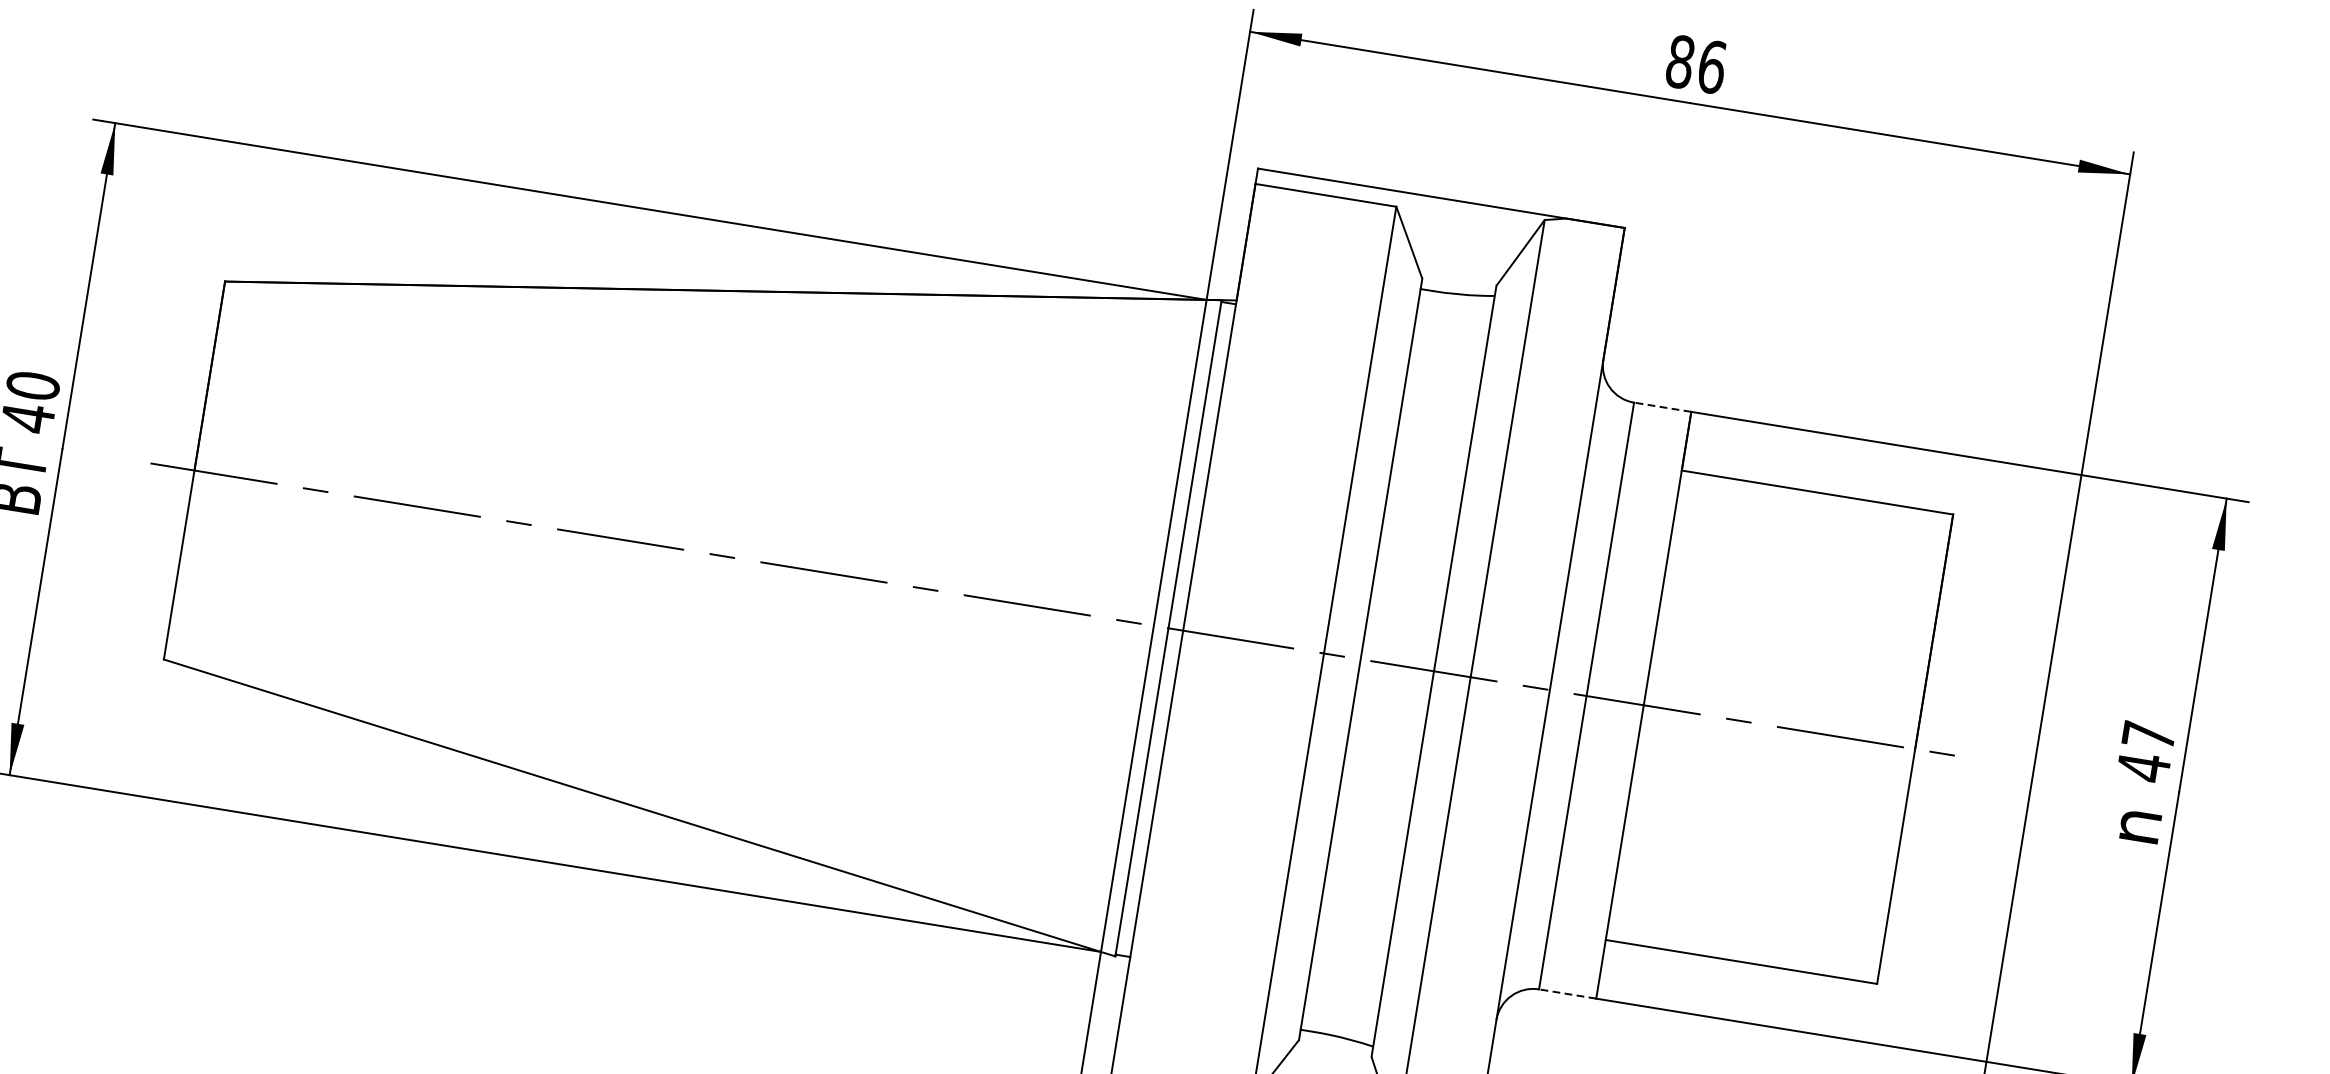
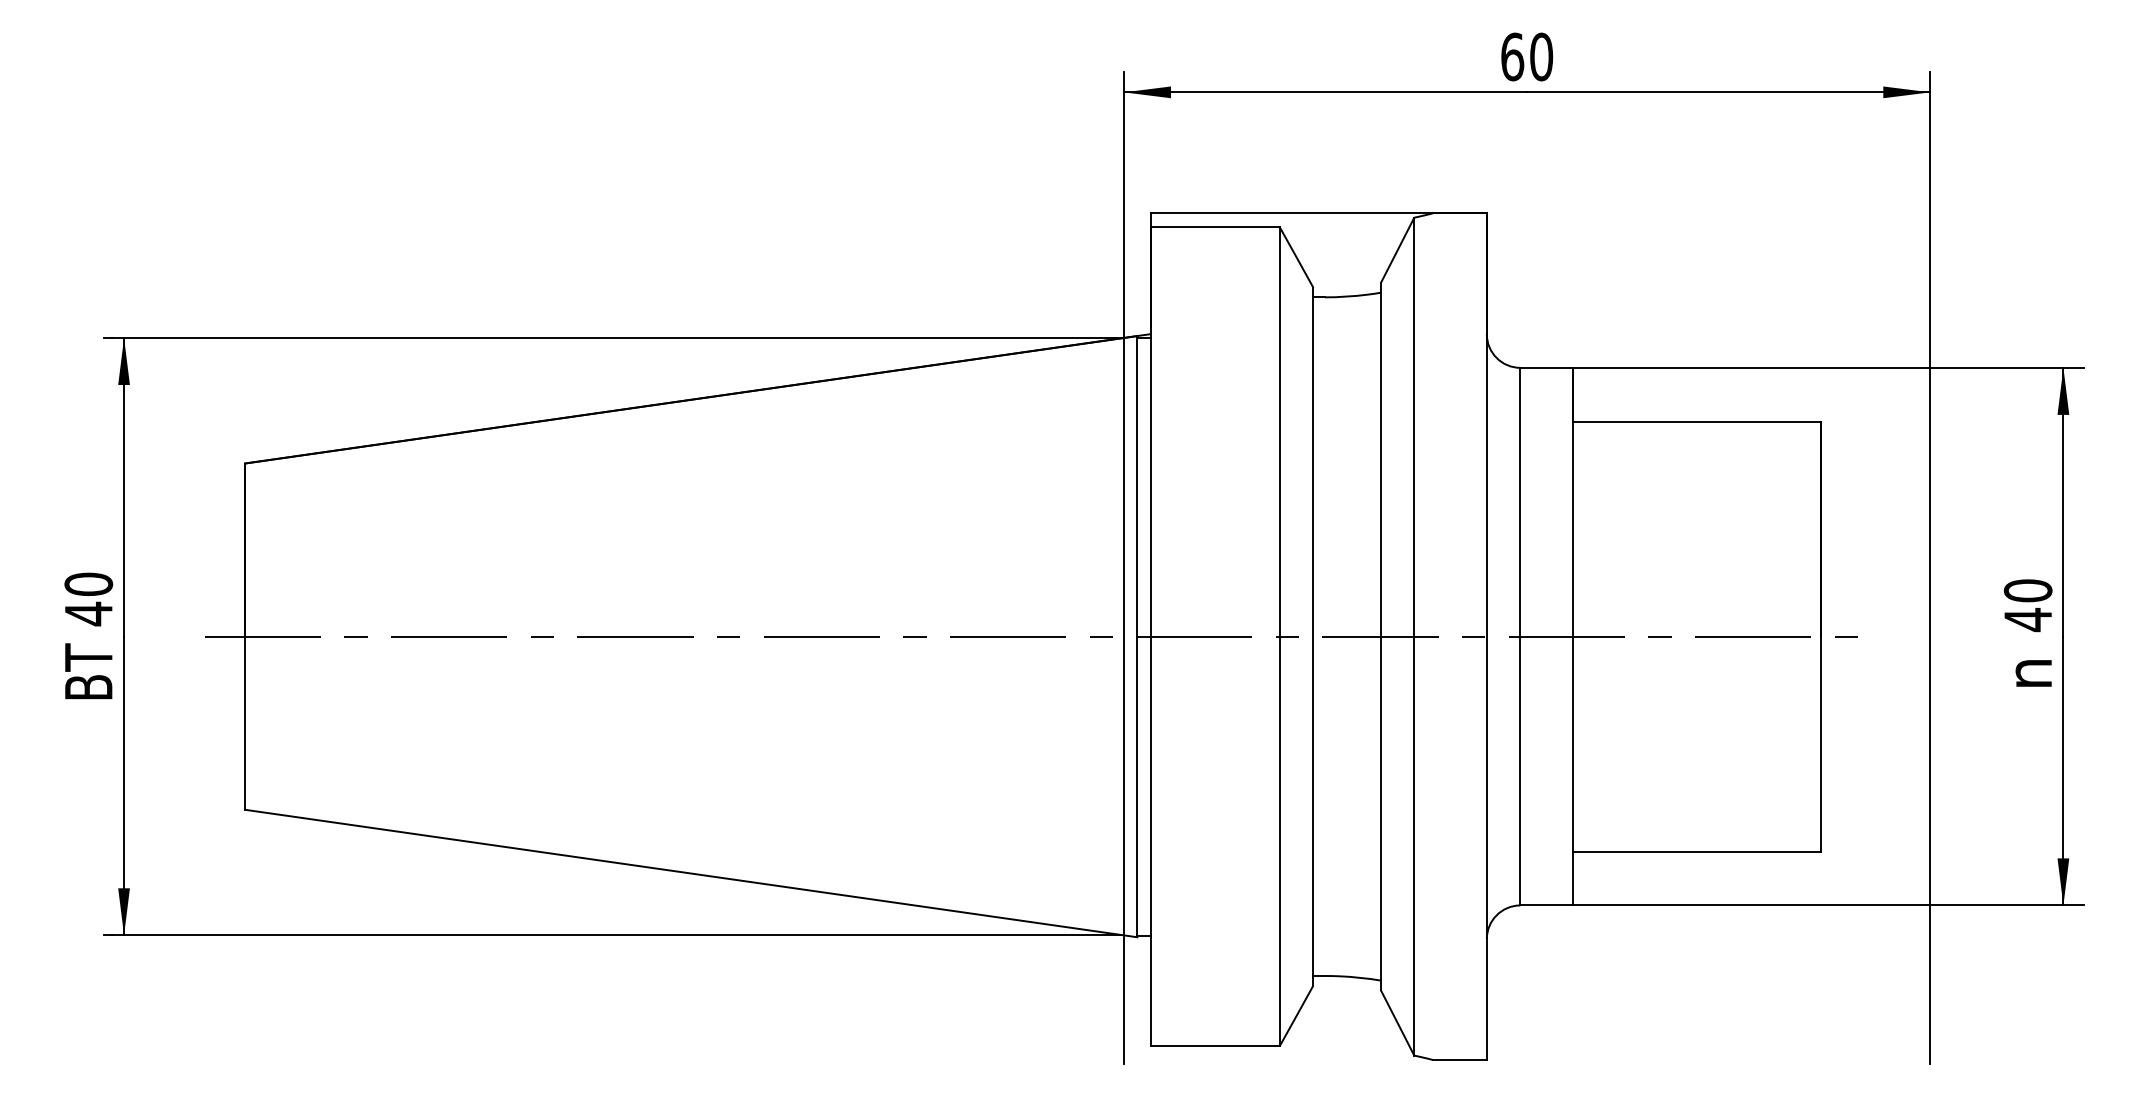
text: (1696, 64) -> (1527, 56), 86 -> 60
line: (1662, 406) -> (1546, 367), dashed -> solid
text: (2148, 735) -> (2027, 590), 47 -> 40
line: (1567, 994) -> (1546, 905), dashed -> solid

